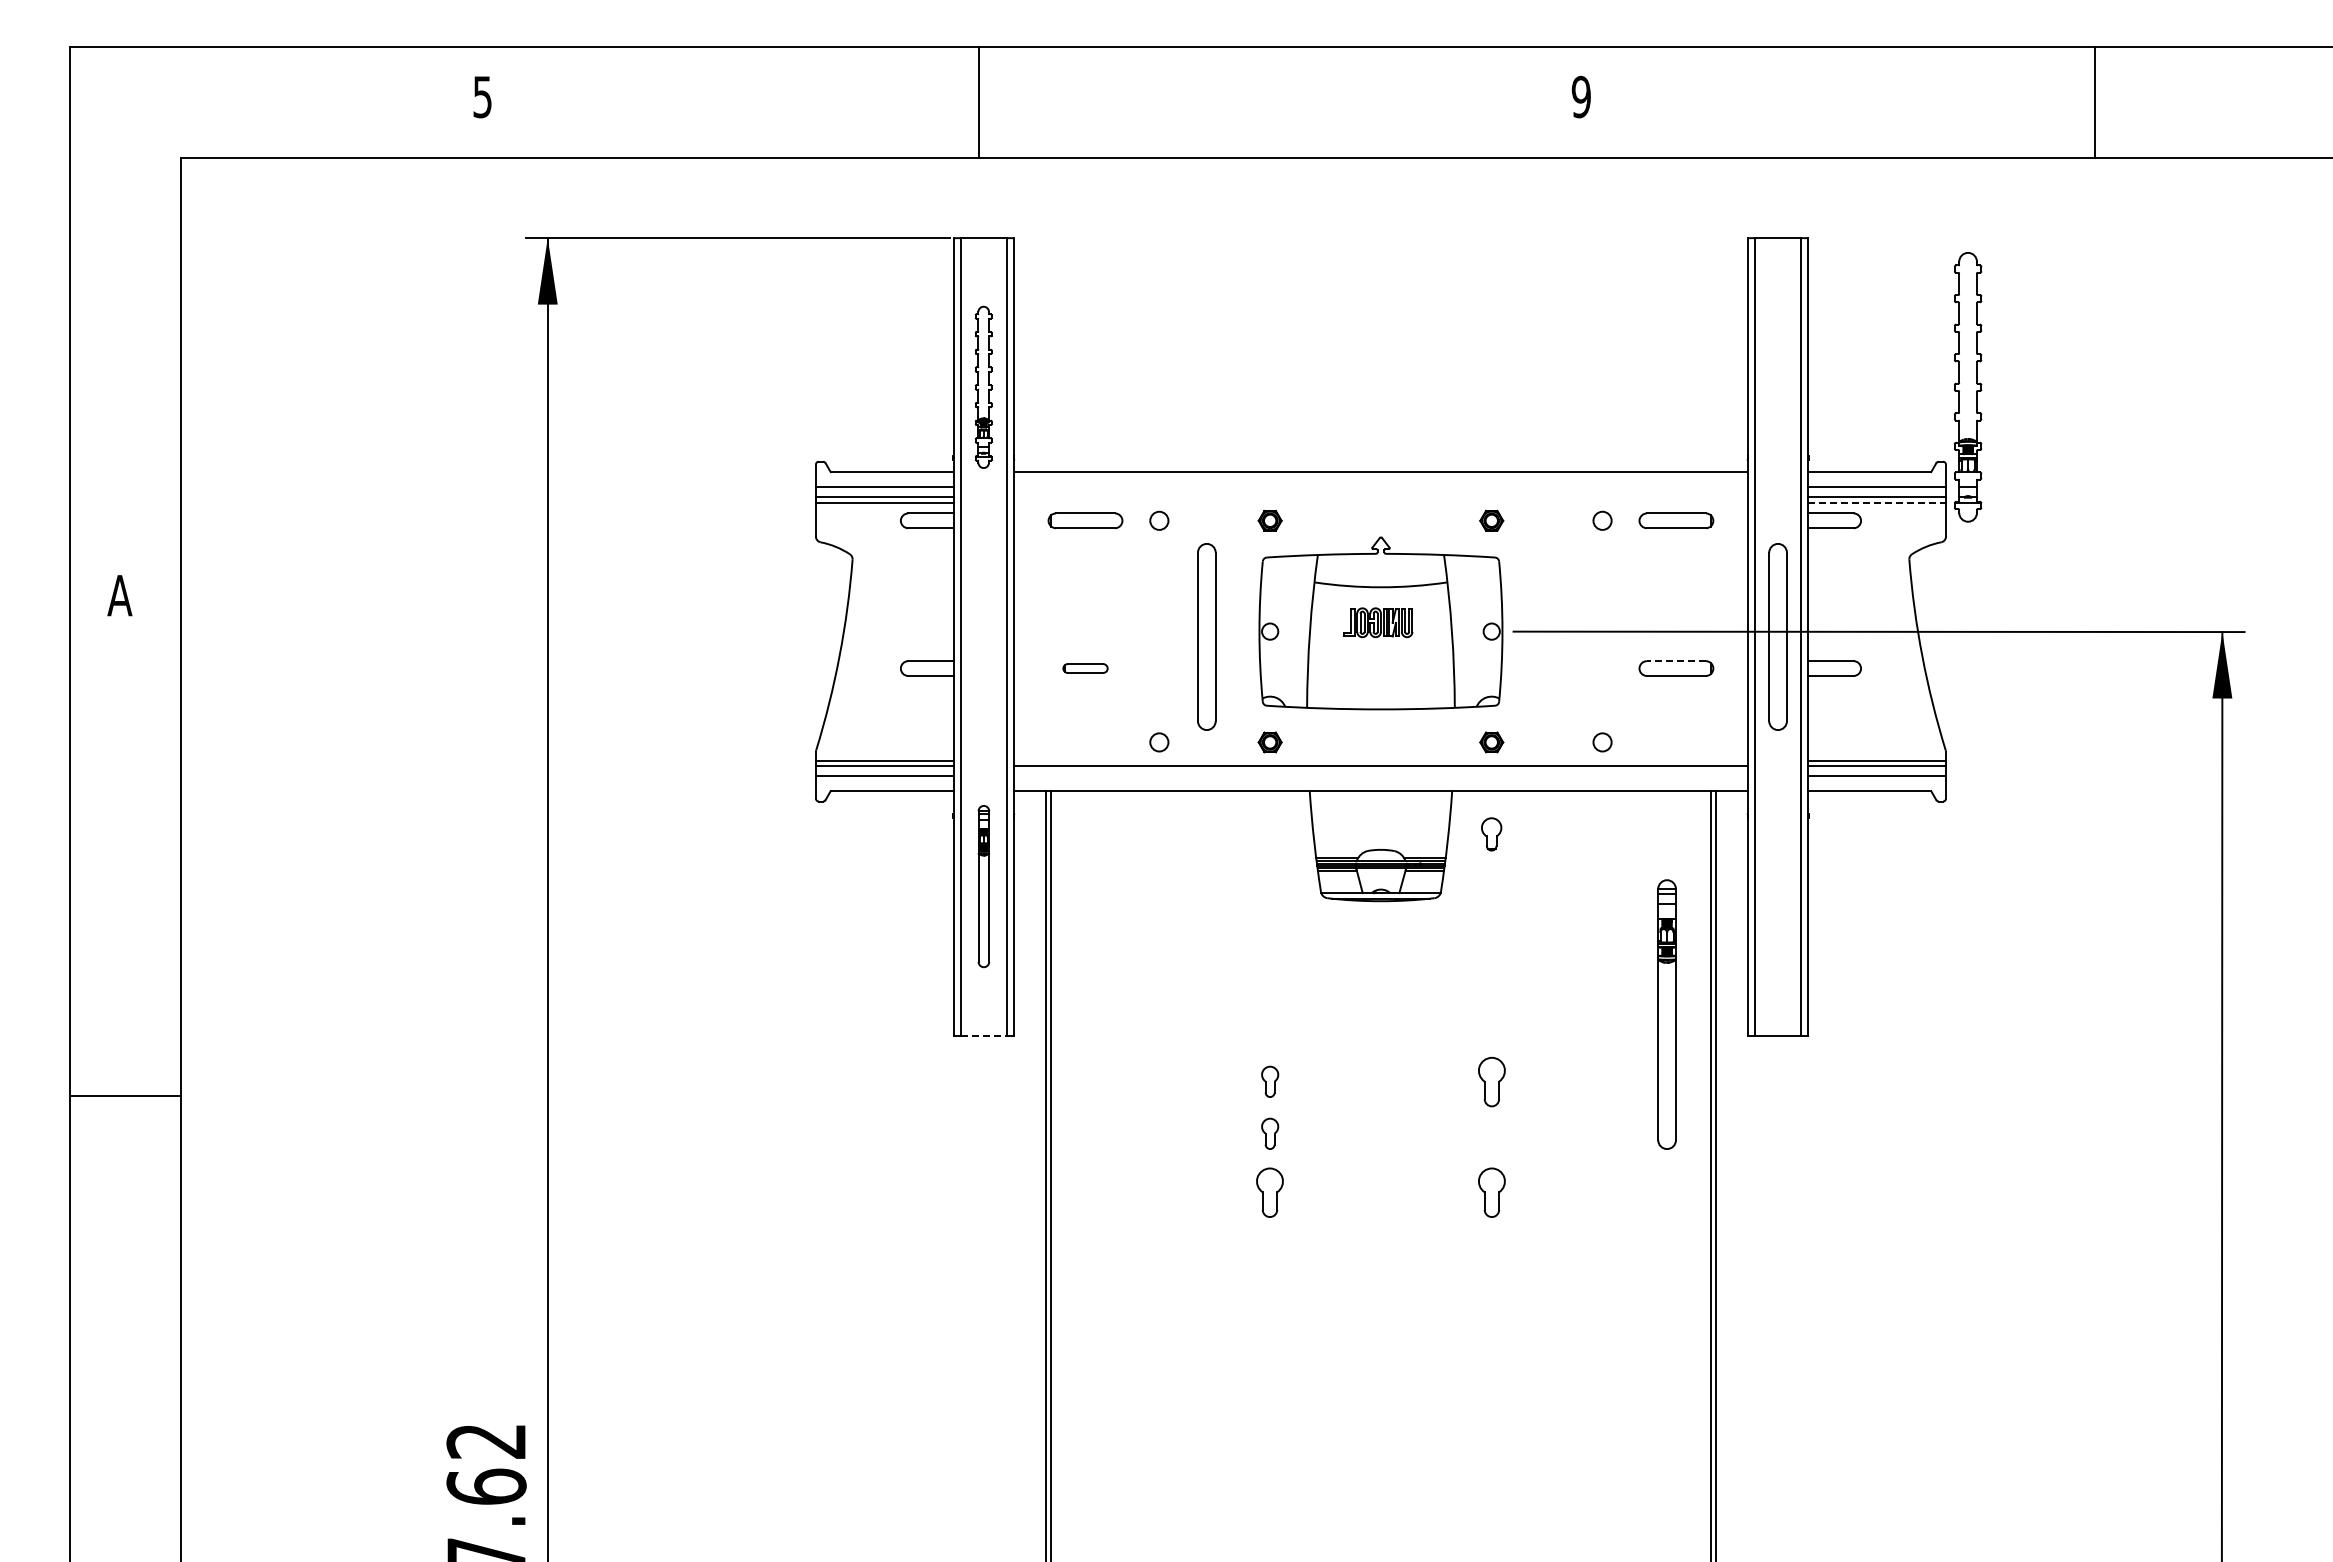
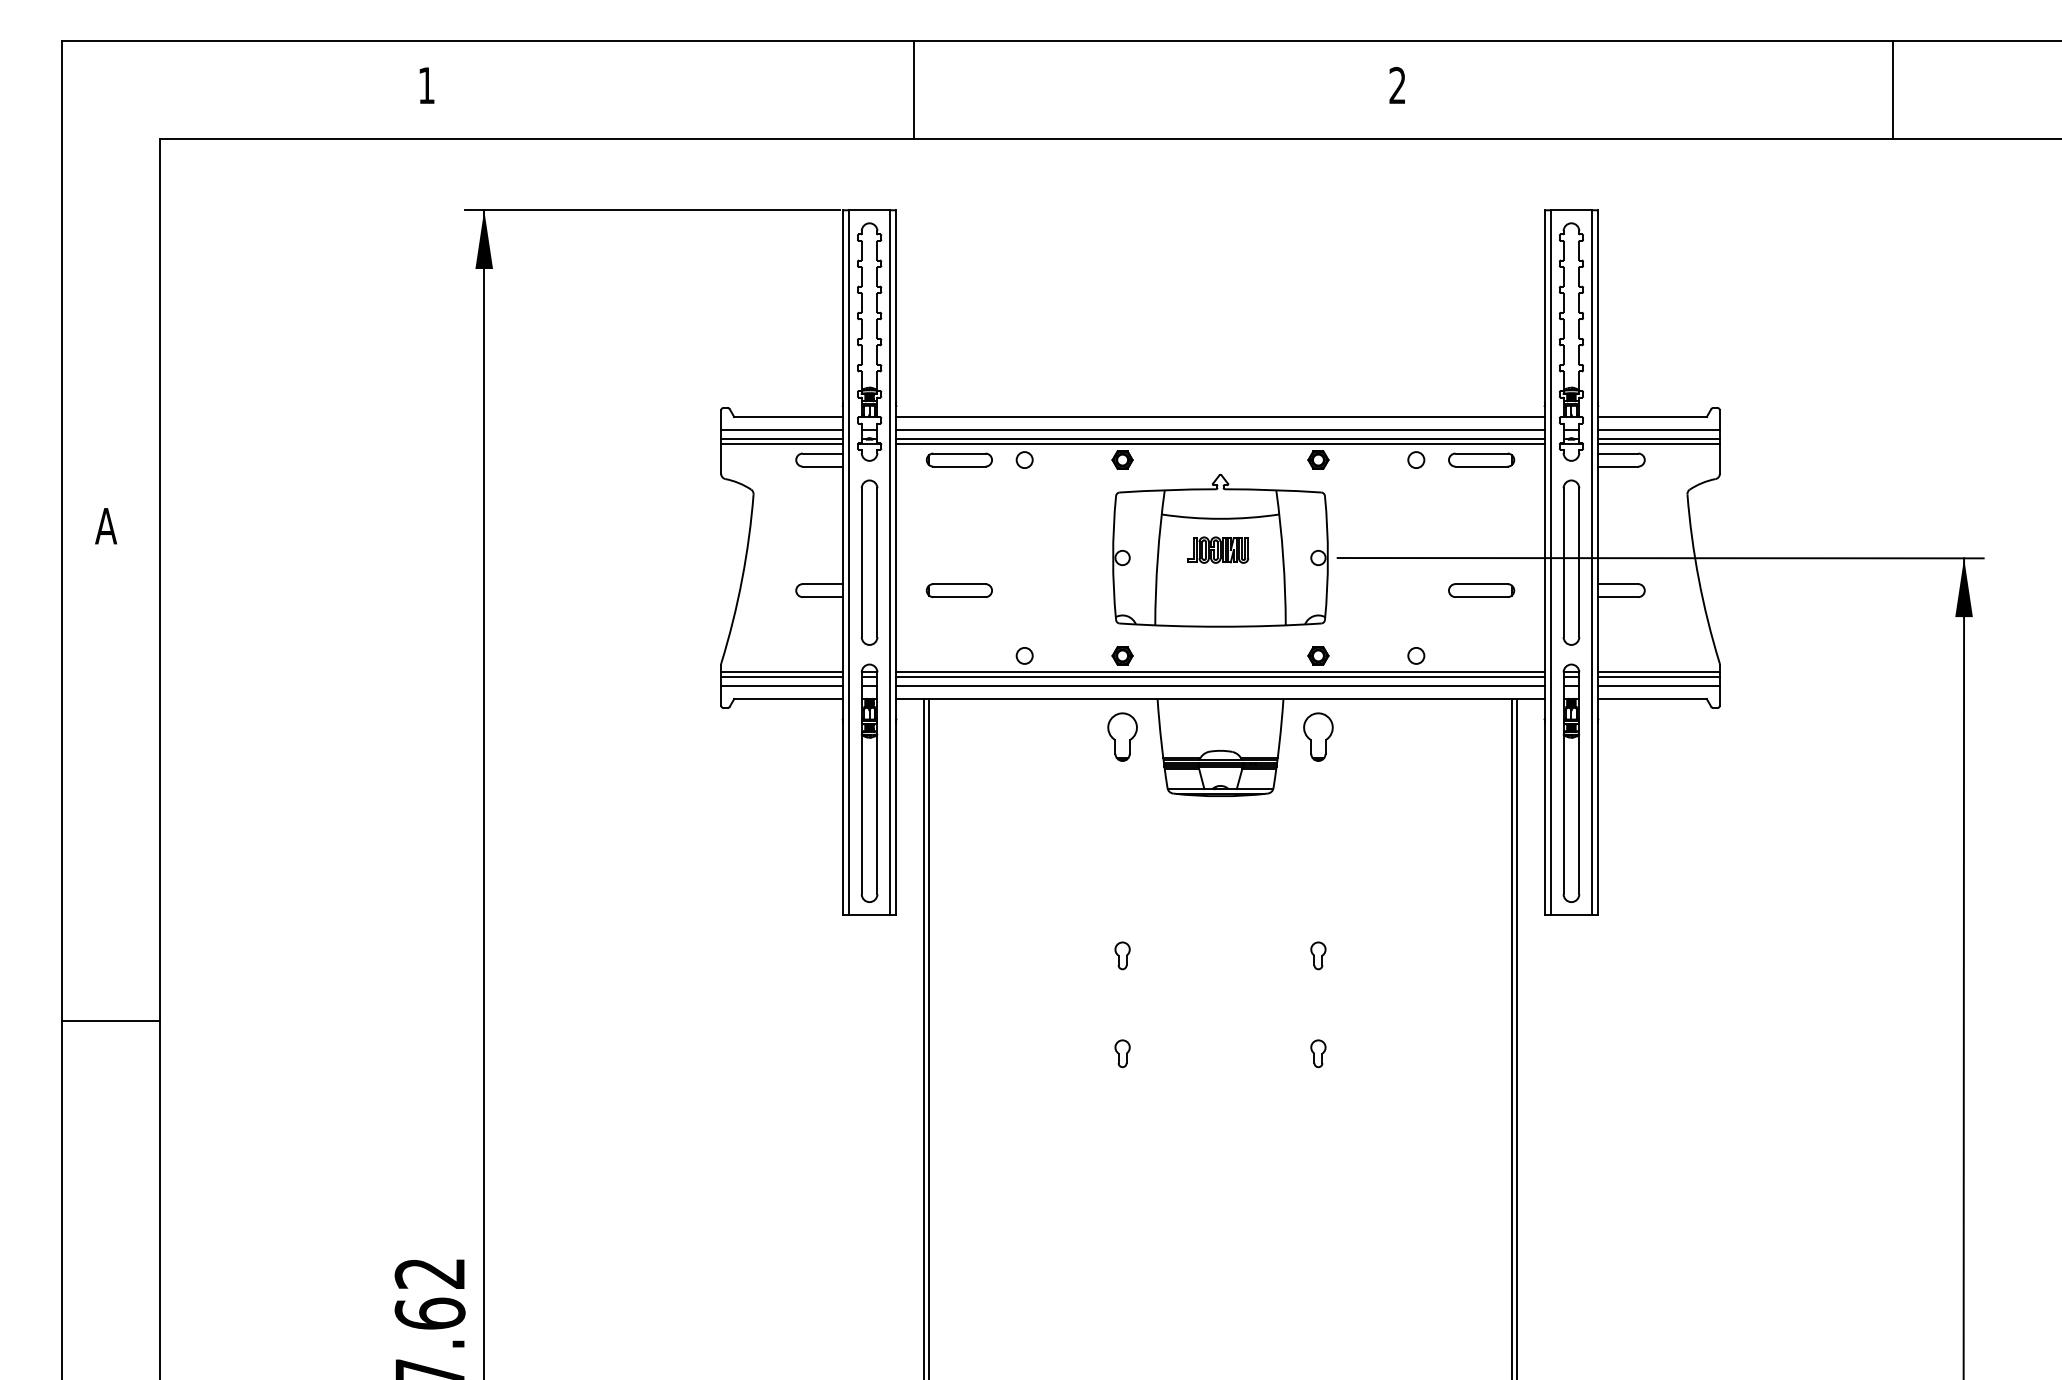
text: (482, 97) -> (426, 85), 5 -> 1
text: (1580, 97) -> (1396, 85), 9 -> 2
line: (978, 102) -> (913, 90), moved
line: (2094, 102) -> (1892, 90), moved
part: (983, 387) -> (869, 342), size x1.67
part: (1968, 387) -> (1571, 342), moved
line: (1380, 487) -> (1220, 430), added
line: (1380, 497) -> (1220, 439), added
line: (1380, 502) -> (1220, 443), added
line: (1877, 502) -> (1659, 443), dashed -> solid
part: (1206, 636) -> (869, 562), moved
line: (1676, 661) -> (1481, 584), dashed -> solid
part: (1085, 668) -> (959, 590), size x1.67
line: (1380, 760) -> (1220, 671), added
line: (1380, 776) -> (1220, 686), added
part: (1270, 834) -> (1122, 737), added
part: (1491, 834) -> (1318, 737), size x1.67
part: (983, 886) -> (869, 783), size x1.67
part: (1666, 1014) -> (1570, 783), moved
line: (983, 1035) -> (869, 914), dashed -> solid
part: (1491, 1081) -> (1318, 955), size x0.62
line: (124, 1096) -> (110, 1020), moved
part: (1270, 1133) -> (1122, 1001), removed
part: (1270, 1192) -> (1122, 1053), size x0.62
part: (1491, 1192) -> (1318, 1053), size x0.62

